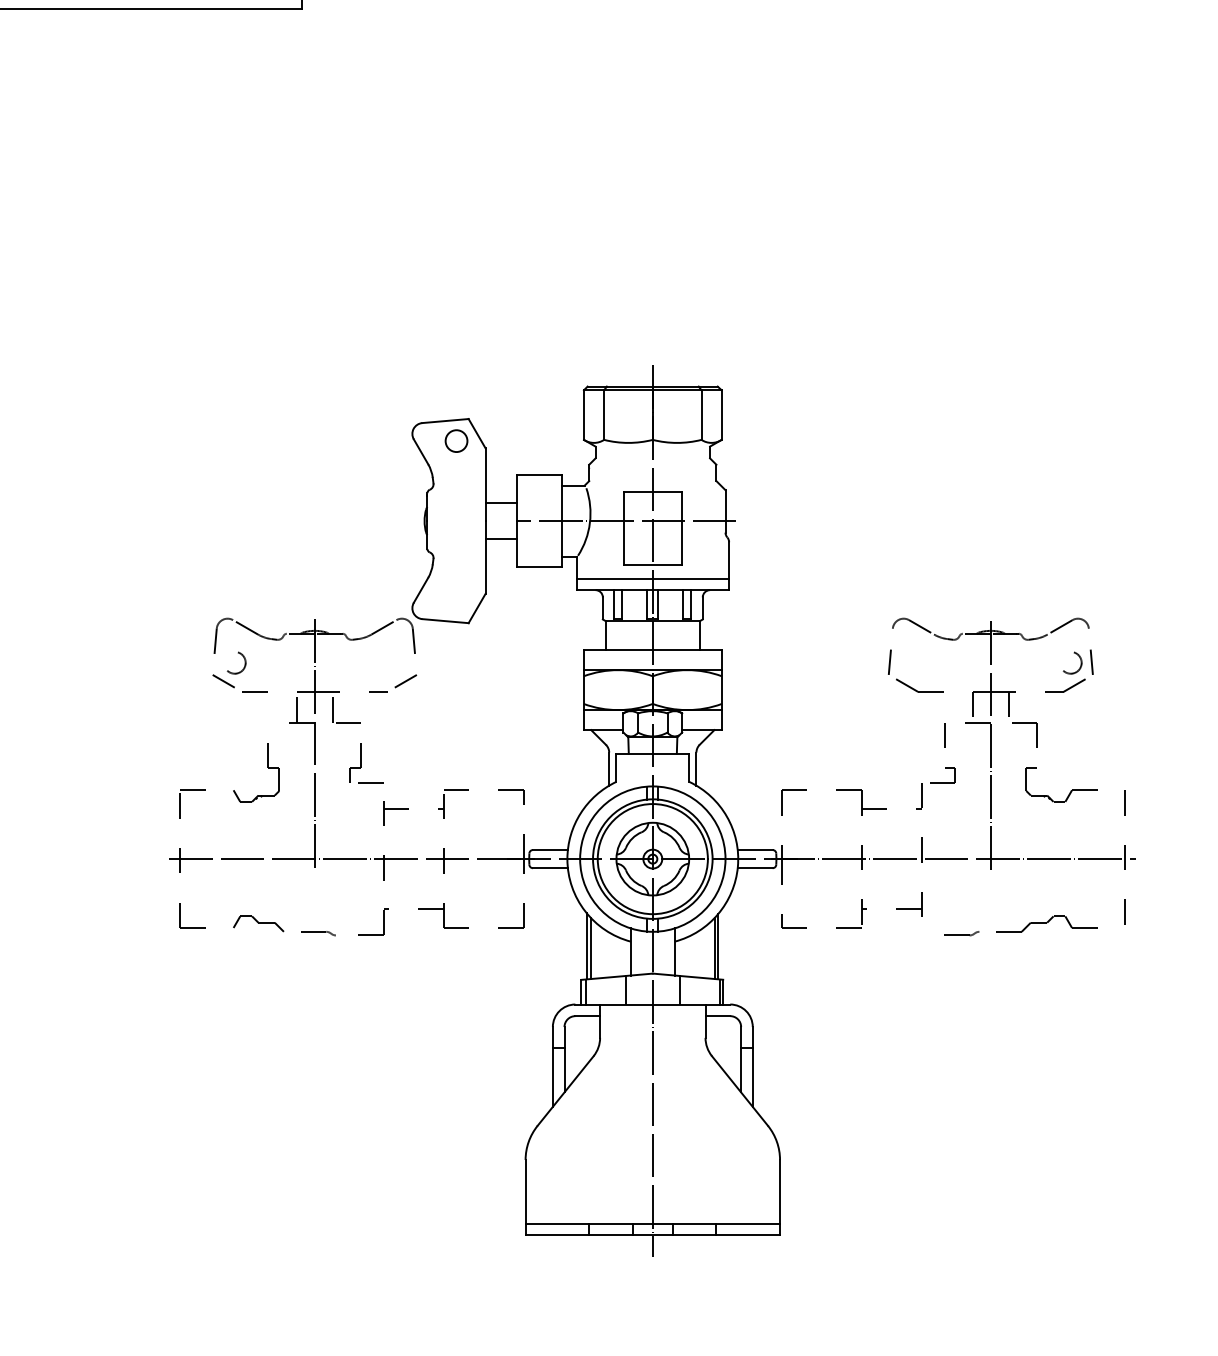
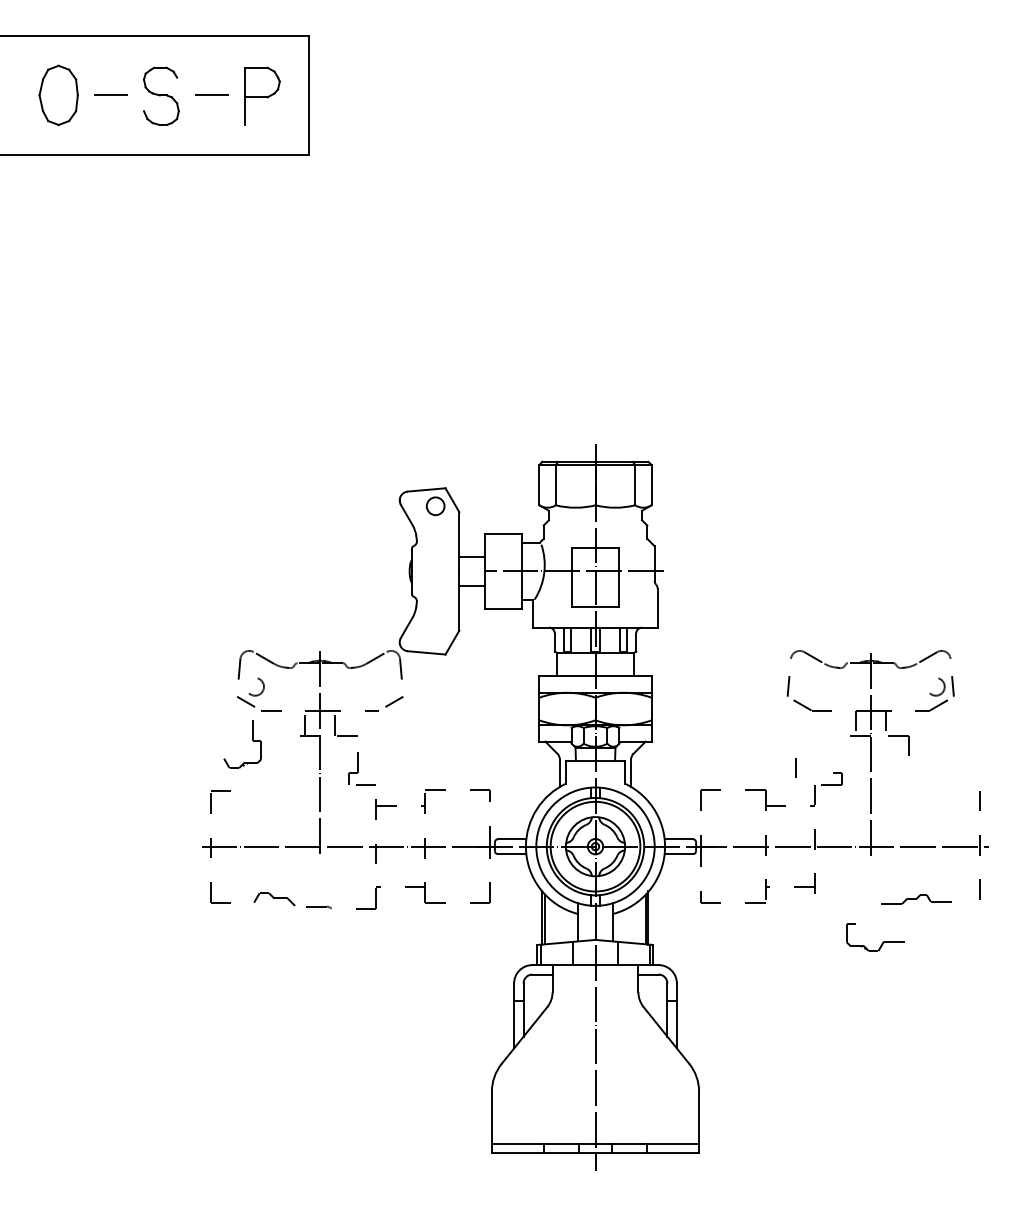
line: (652, 578) -> (595, 618), removed
line: (943, 734) -> (795, 767), moved
part: (268, 768) -> (252, 740), moved
part: (1070, 790) -> (882, 941), moved
part: (1047, 923) -> (916, 899), size x0.7
part: (318, 933) -> (323, 907), size x0.6
part: (962, 933) -> (847, 907), removed

